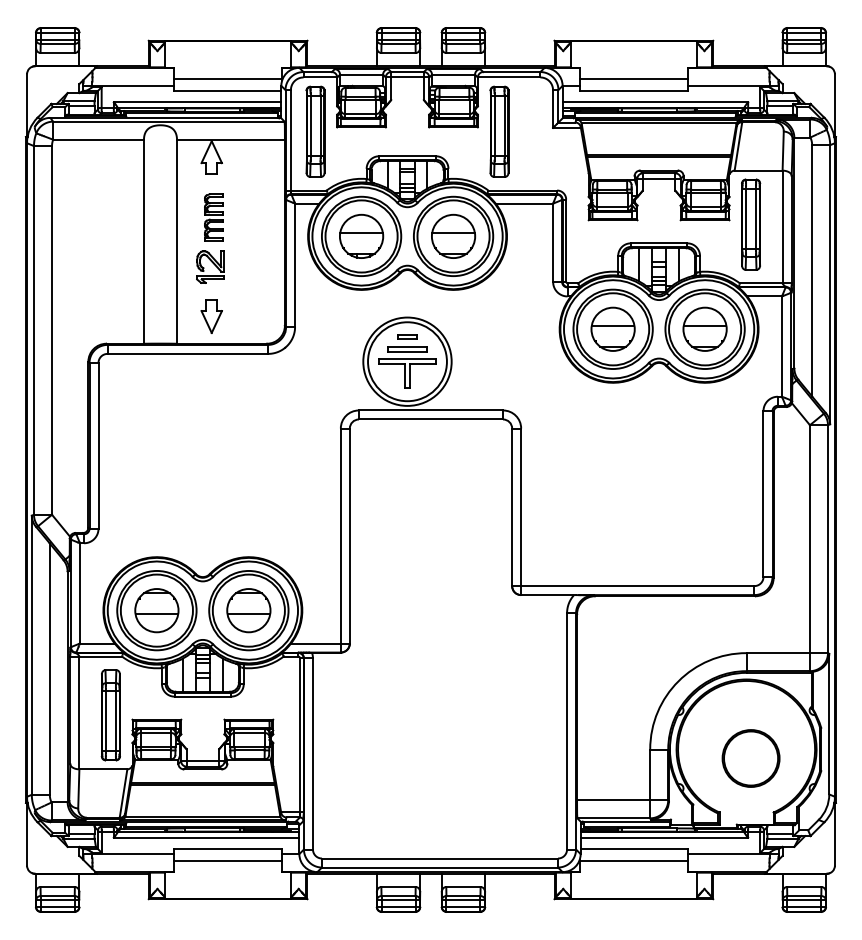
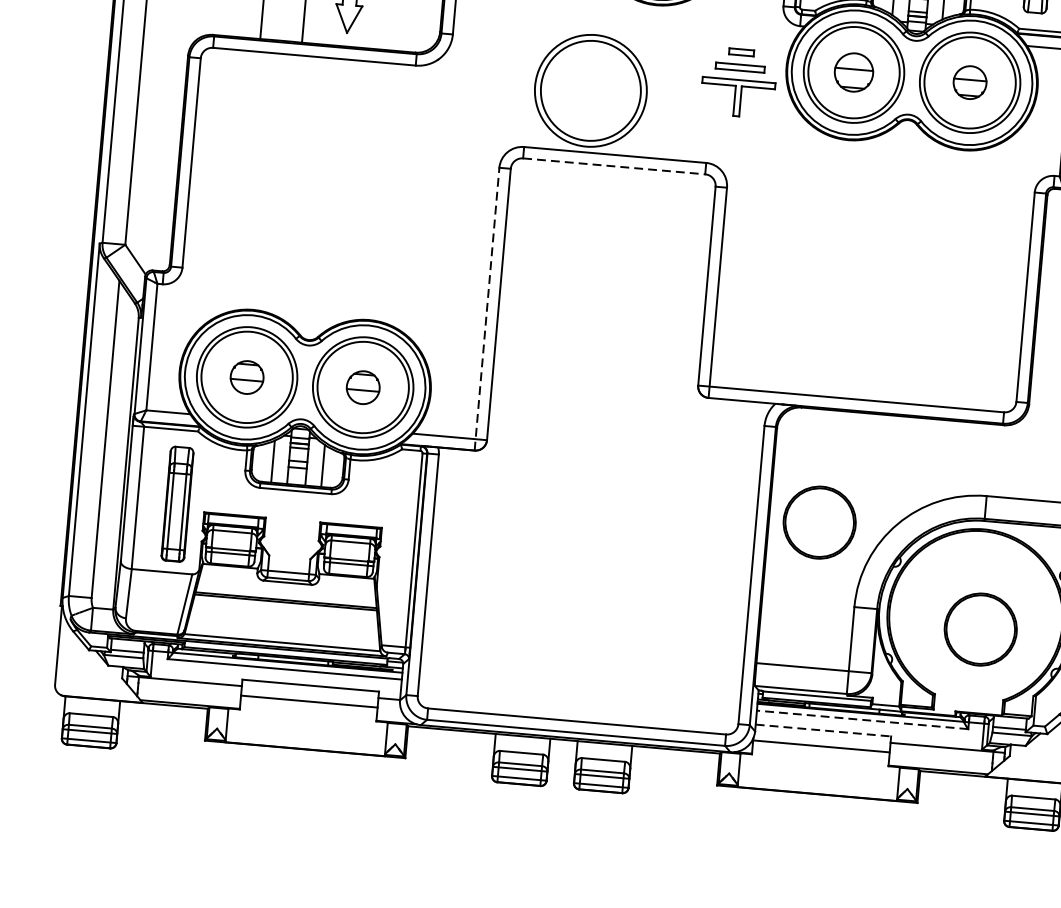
part: (612, 328) -> (853, 71), size x0.7
part: (704, 328) -> (969, 81), size x0.6
part: (407, 361) -> (739, 83), moved
line: (431, 419) -> (614, 166), solid -> dashed
line: (340, 540) -> (486, 309), solid -> dashed
part: (156, 610) -> (246, 377), size x0.6
part: (248, 610) -> (362, 387), size x0.6
part: (616, 685) -> (818, 522), added
line: (664, 837) -> (862, 719), solid -> dashed
line: (634, 848) -> (823, 730), solid -> dashed

